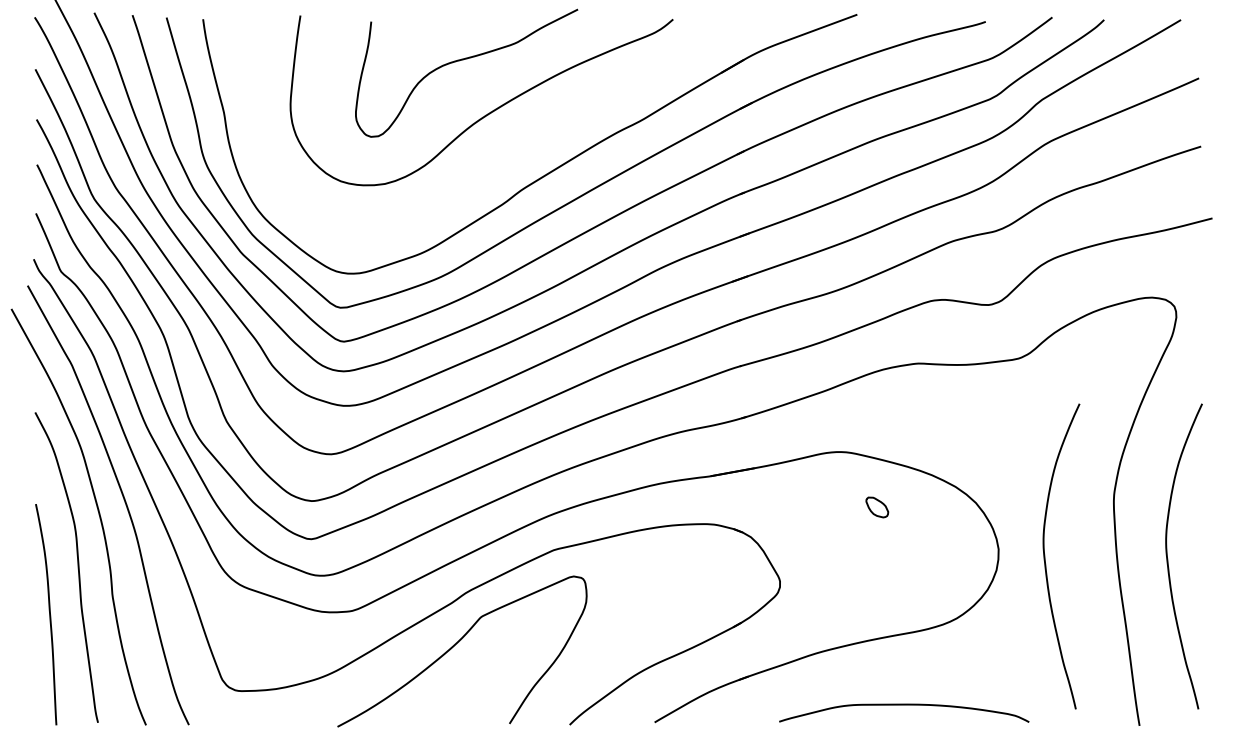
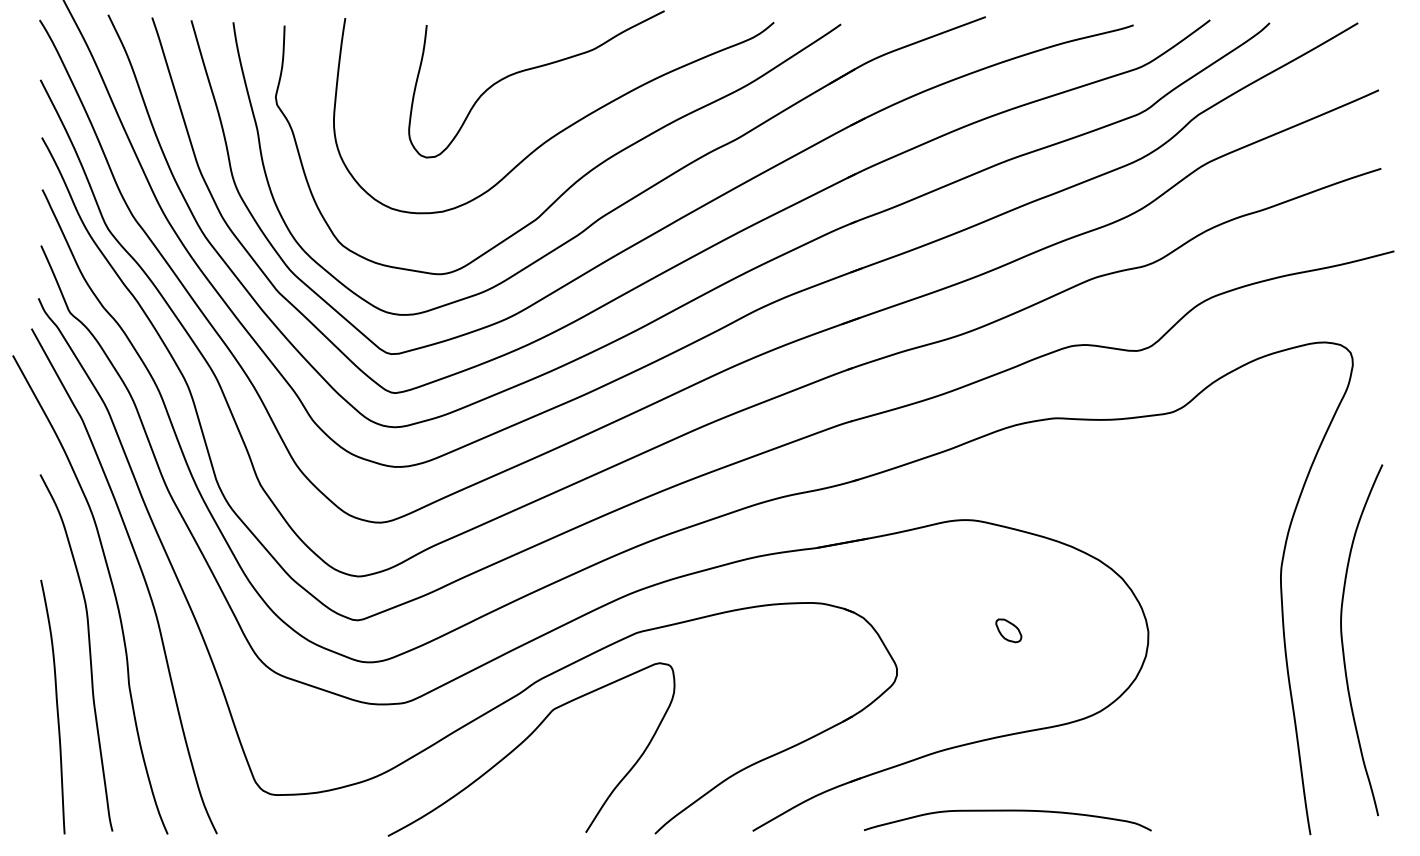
curve: (506, 152) -> (582, 175), added
part: (877, 507) -> (1008, 630), moved
curve: (1045, 558) -> (1202, 642), removed
curve: (903, 705) -> (1007, 811), moved

